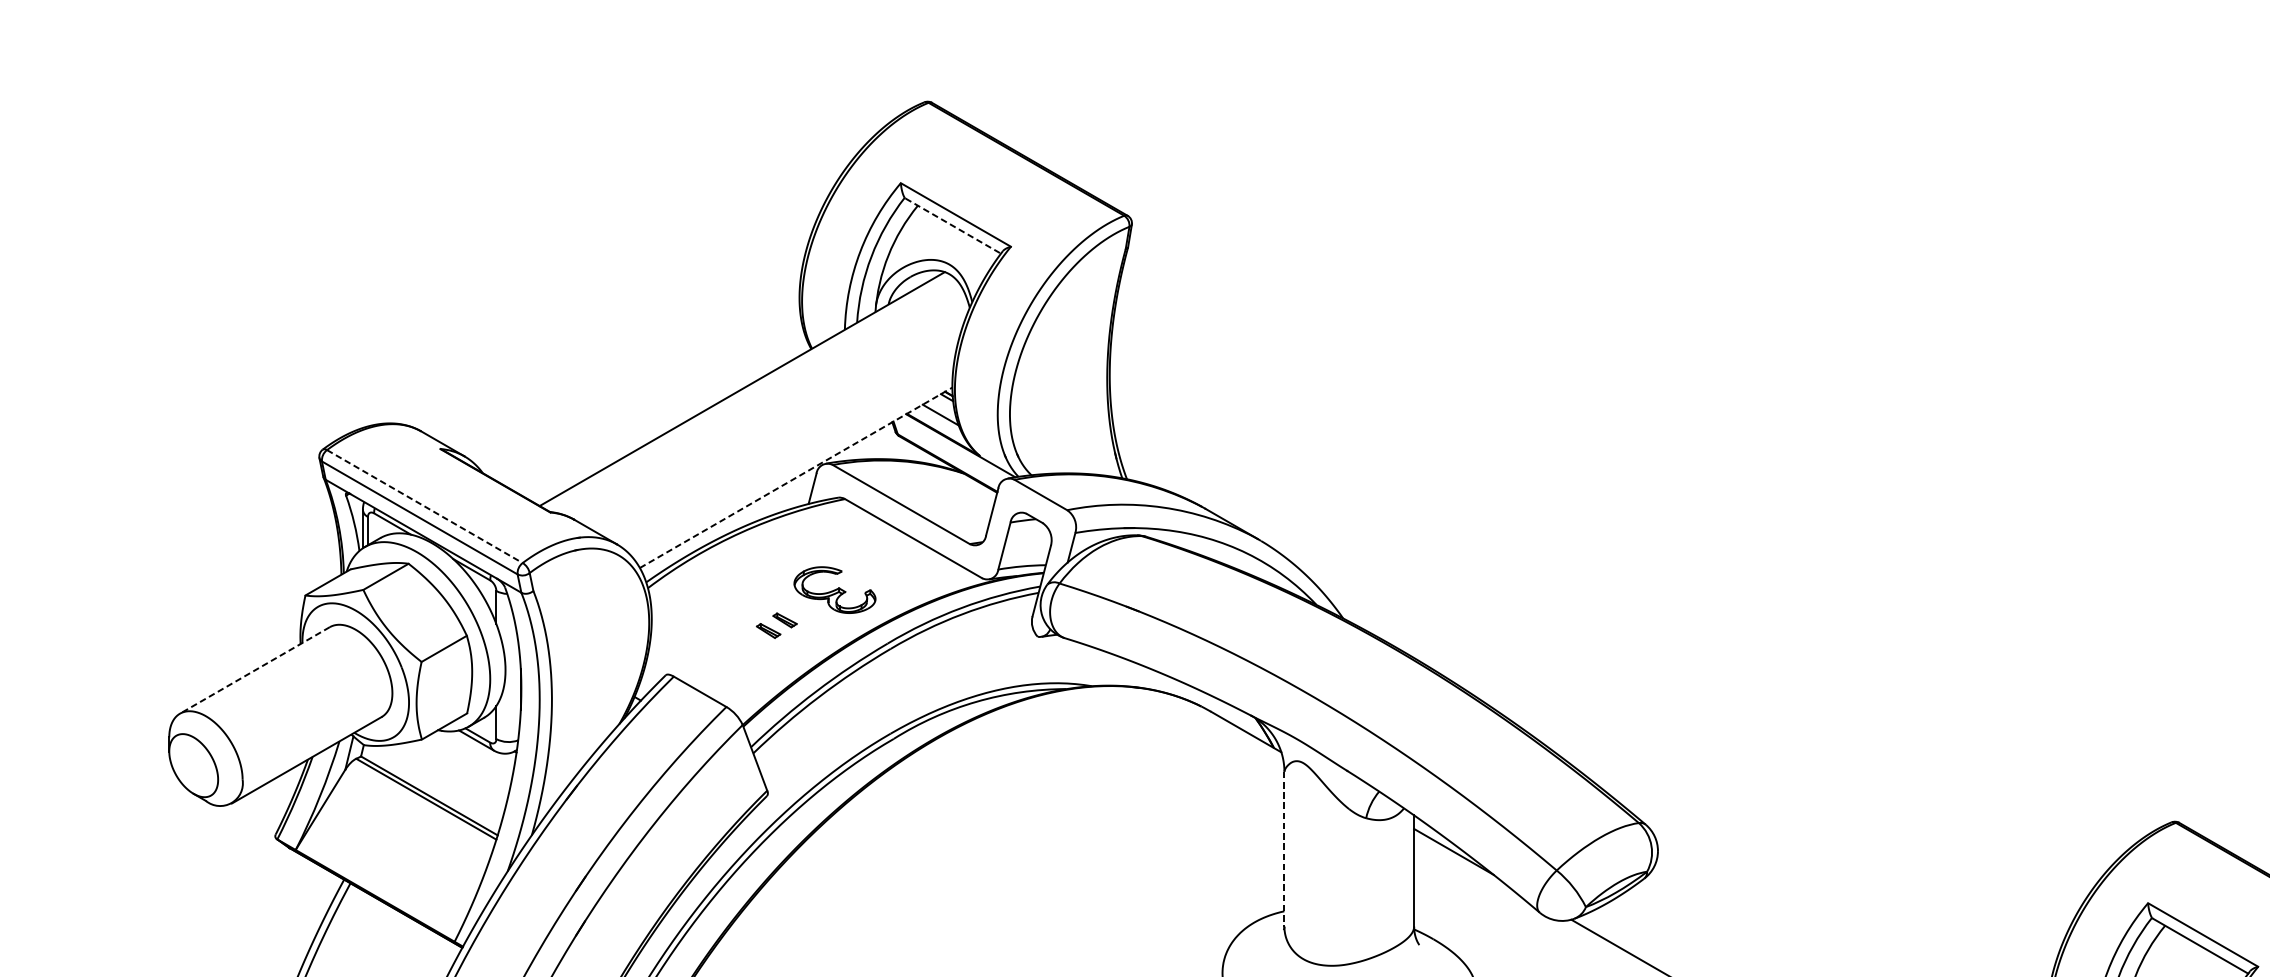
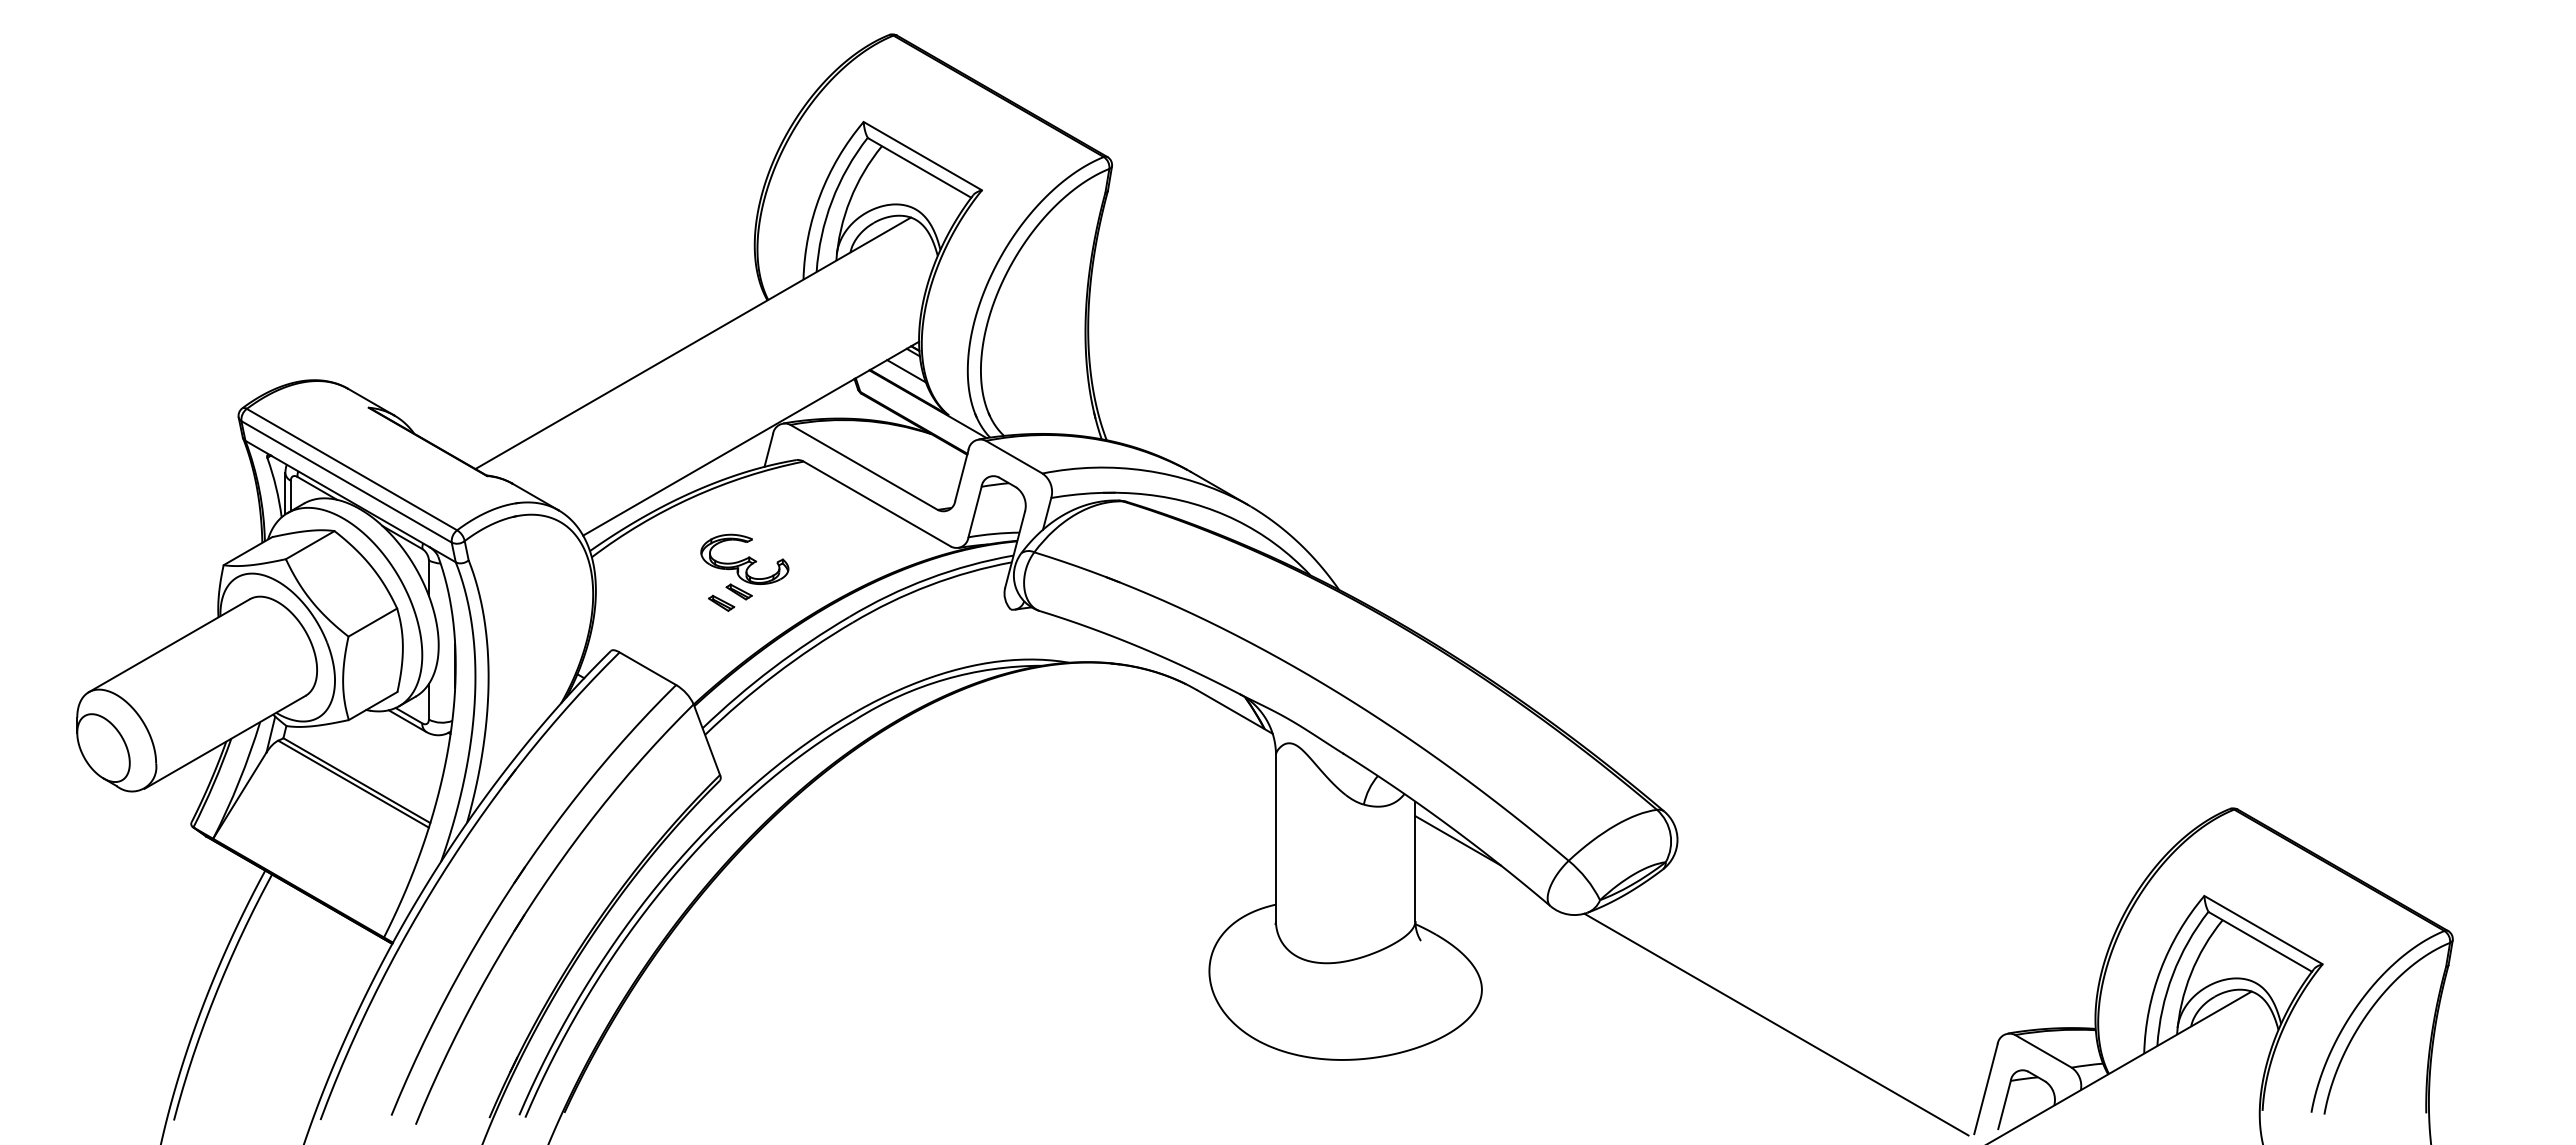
line: (953, 226) -> (920, 168), dashed -> solid
line: (796, 477) -> (751, 438), dashed -> solid
line: (425, 506) -> (352, 469), dashed -> solid
part: (834, 589) -> (744, 558), moved
line: (255, 670) -> (169, 645), dashed -> solid
line: (1283, 849) -> (1275, 838), dashed -> solid

